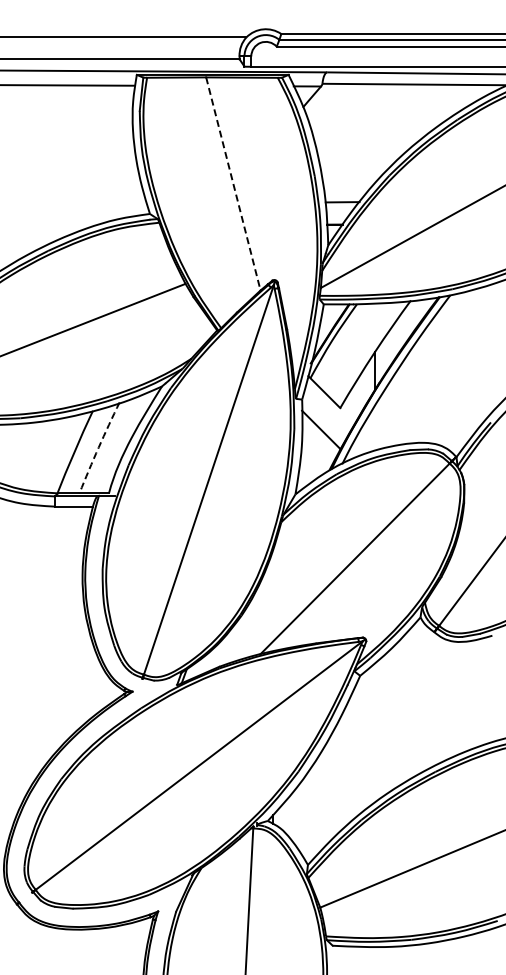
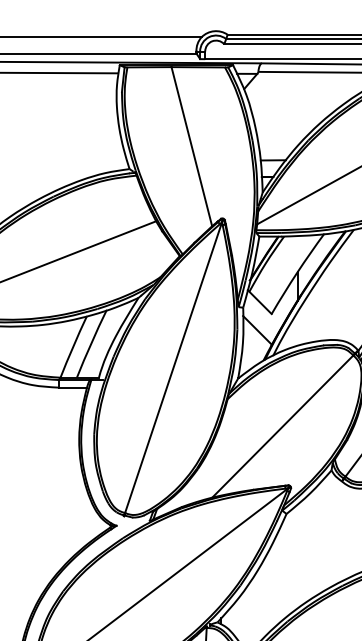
line: (233, 183) -> (191, 146), dashed -> solid
arc: (98, 447) -> (91, 343), dashed -> solid

